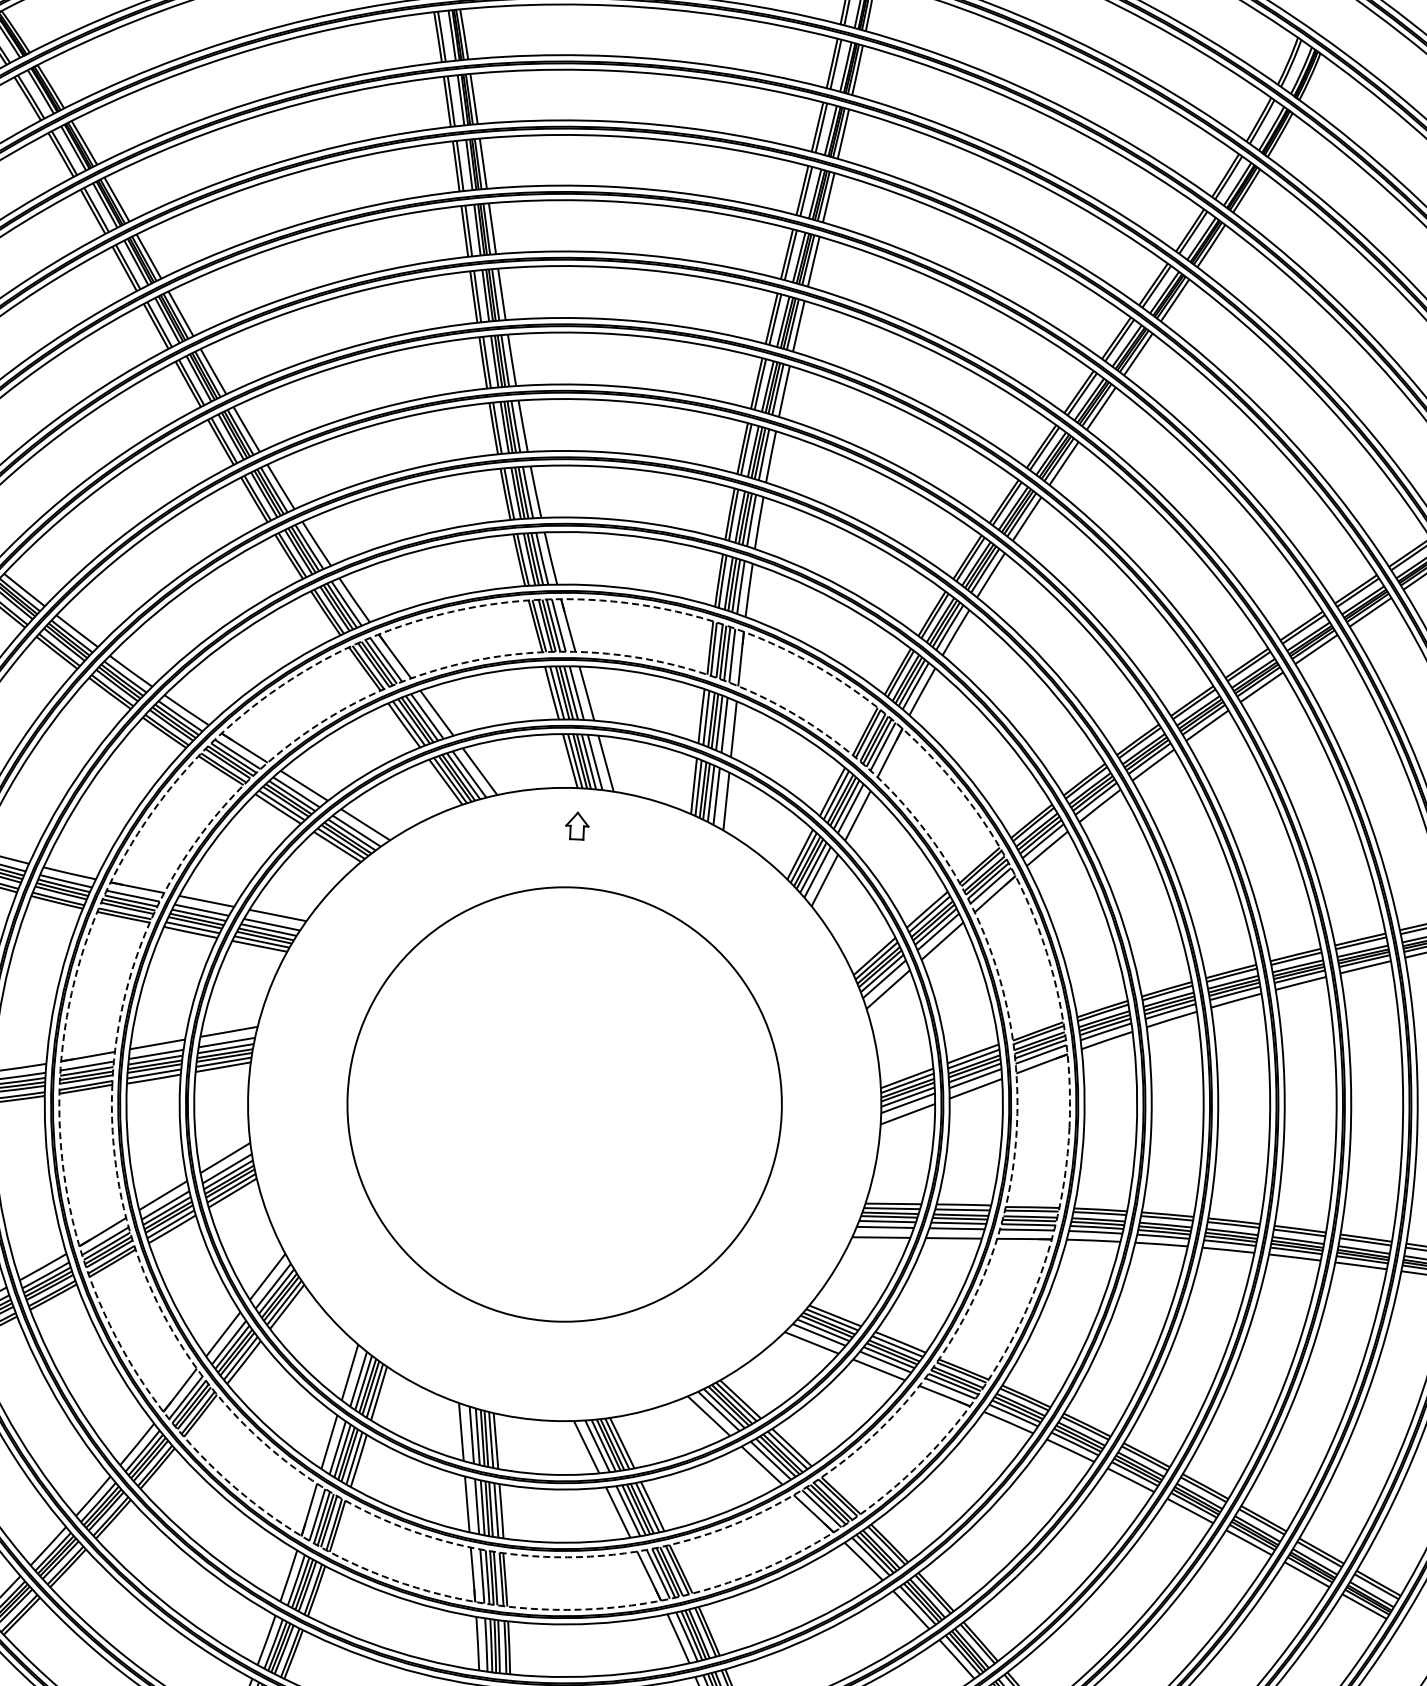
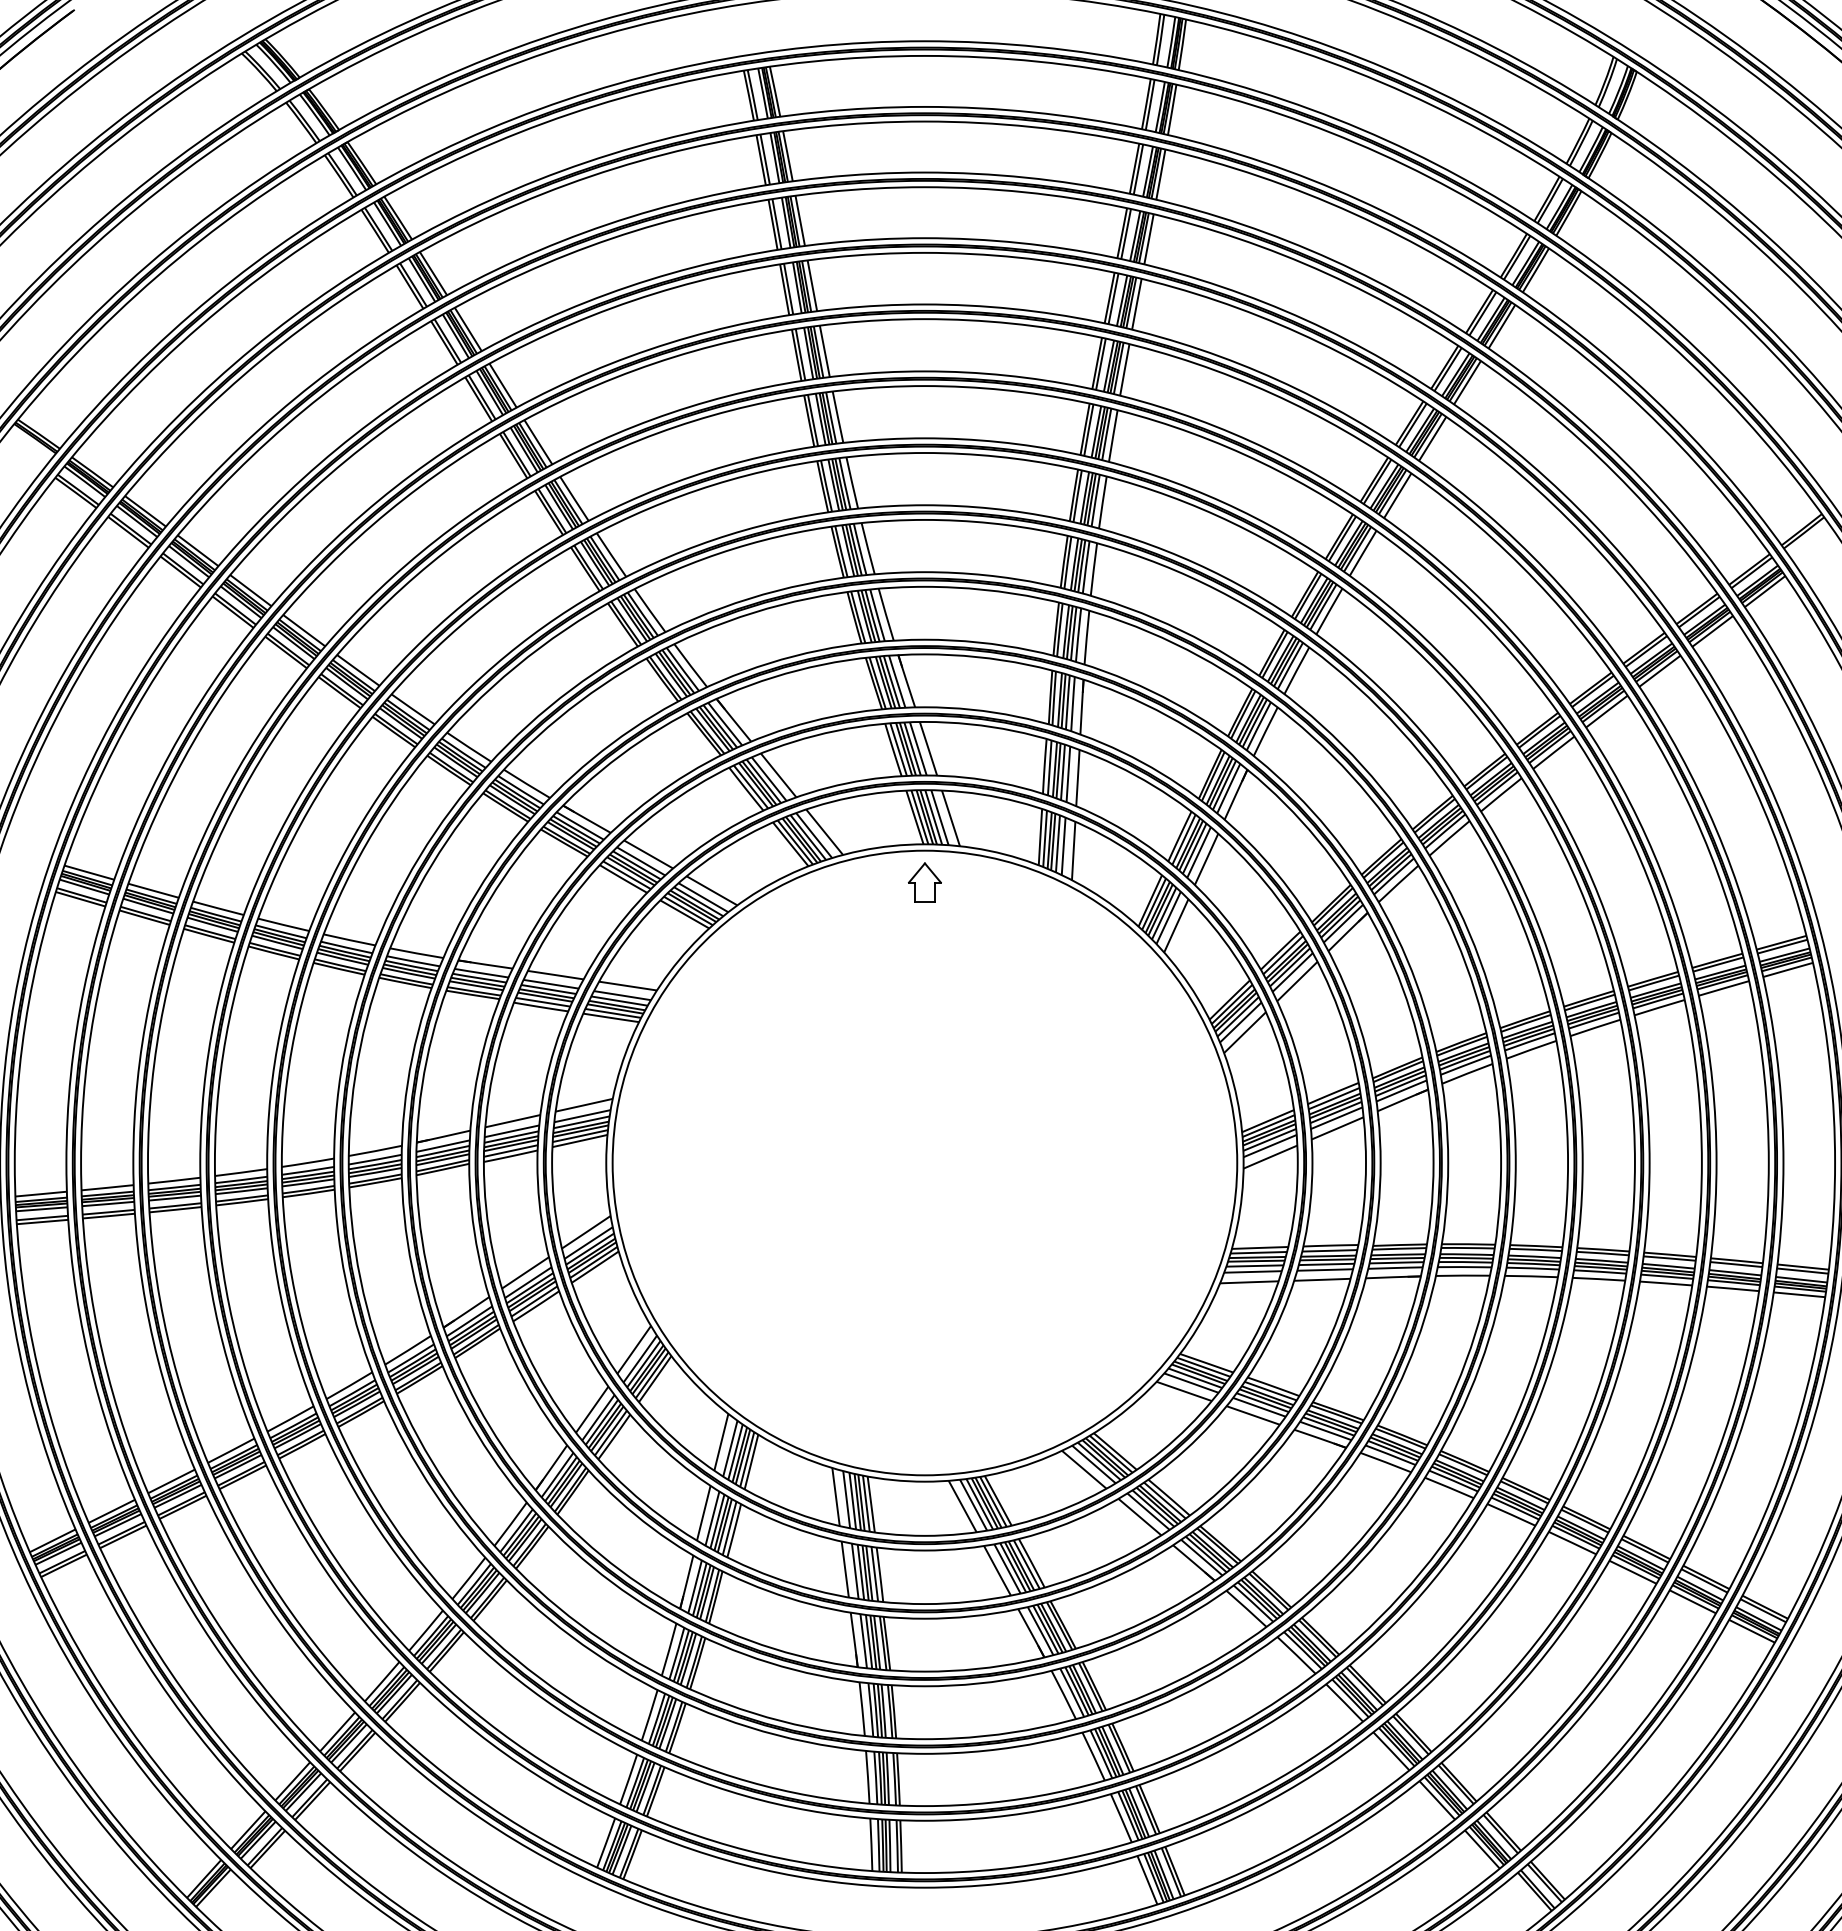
part: (576, 826) -> (924, 882), size x1.43
circle: (564, 1103) -> (924, 1162), dashed -> solid
circle: (564, 1103) -> (924, 1162), dashed -> solid
circle: (564, 1103) -> (924, 1162), size x1.43

